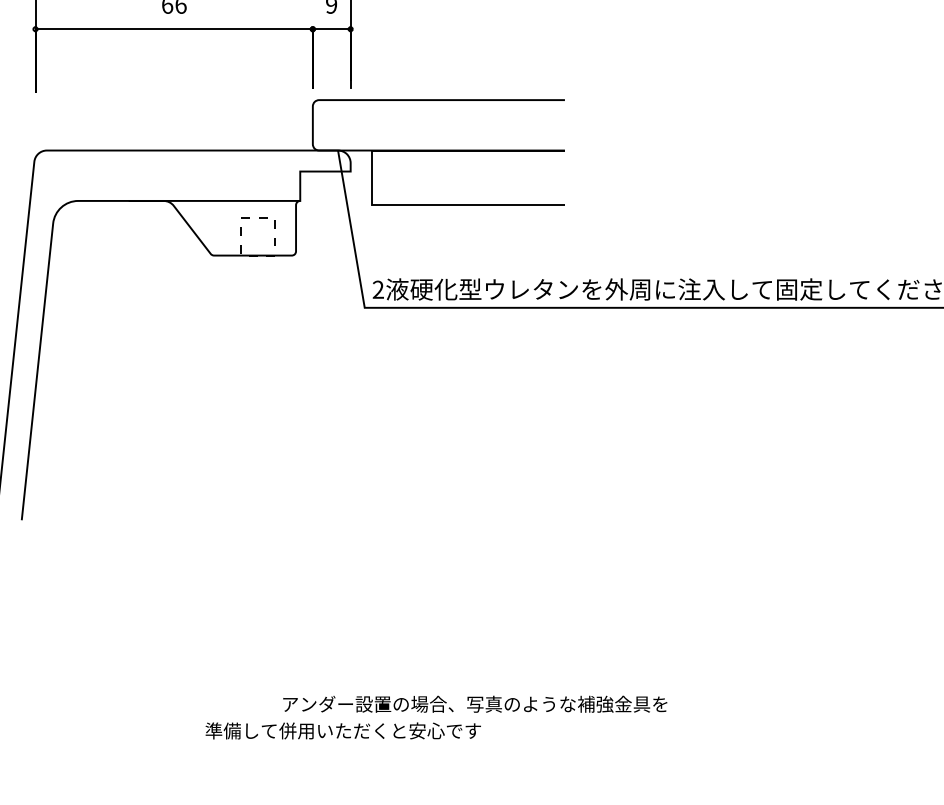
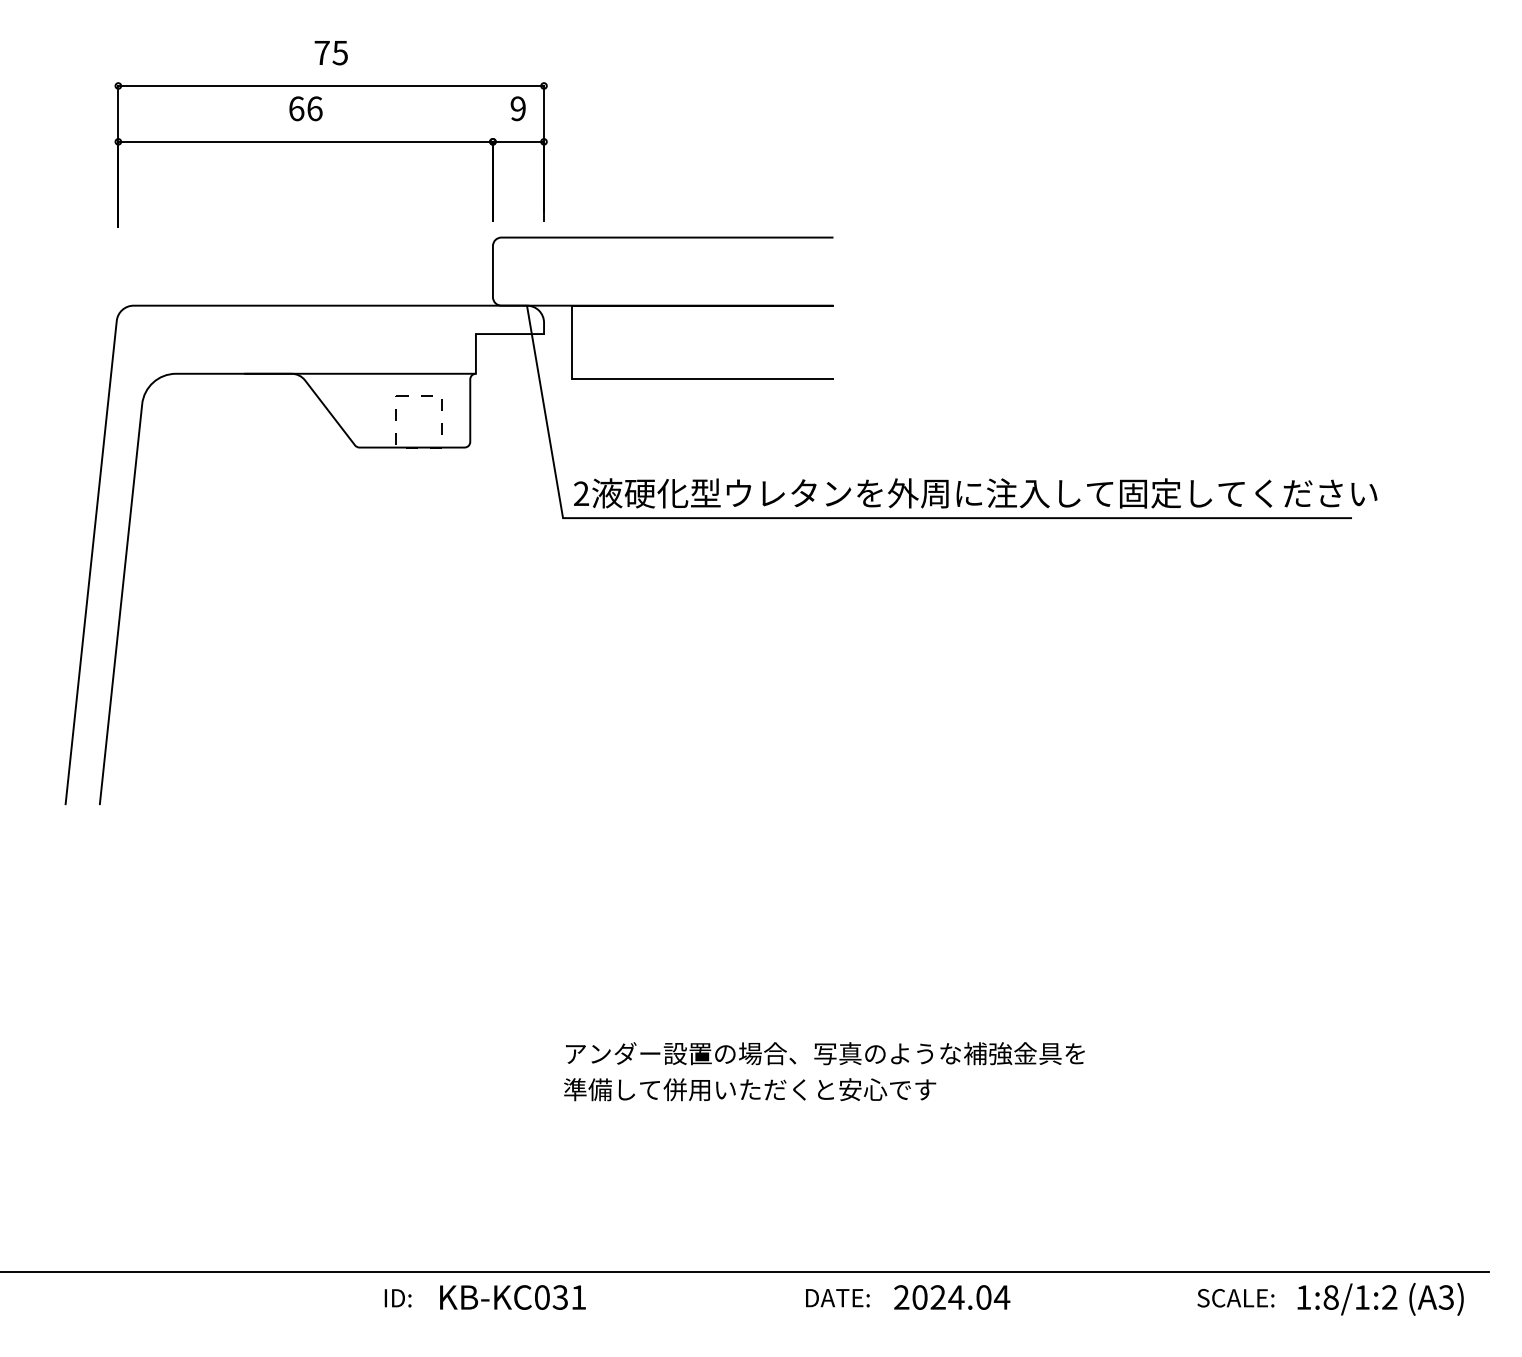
text: (475, 704) -> (825, 1053), moved
text: (343, 730) -> (750, 1089), moved

